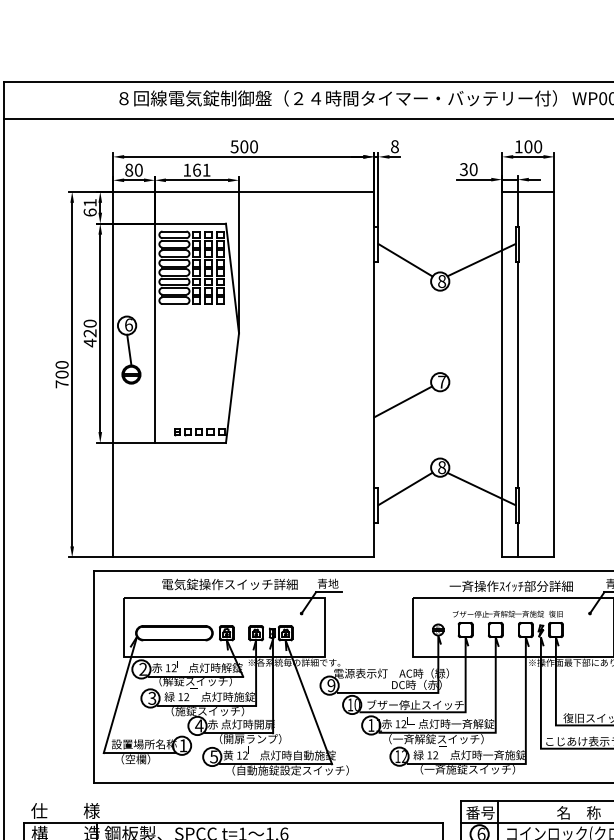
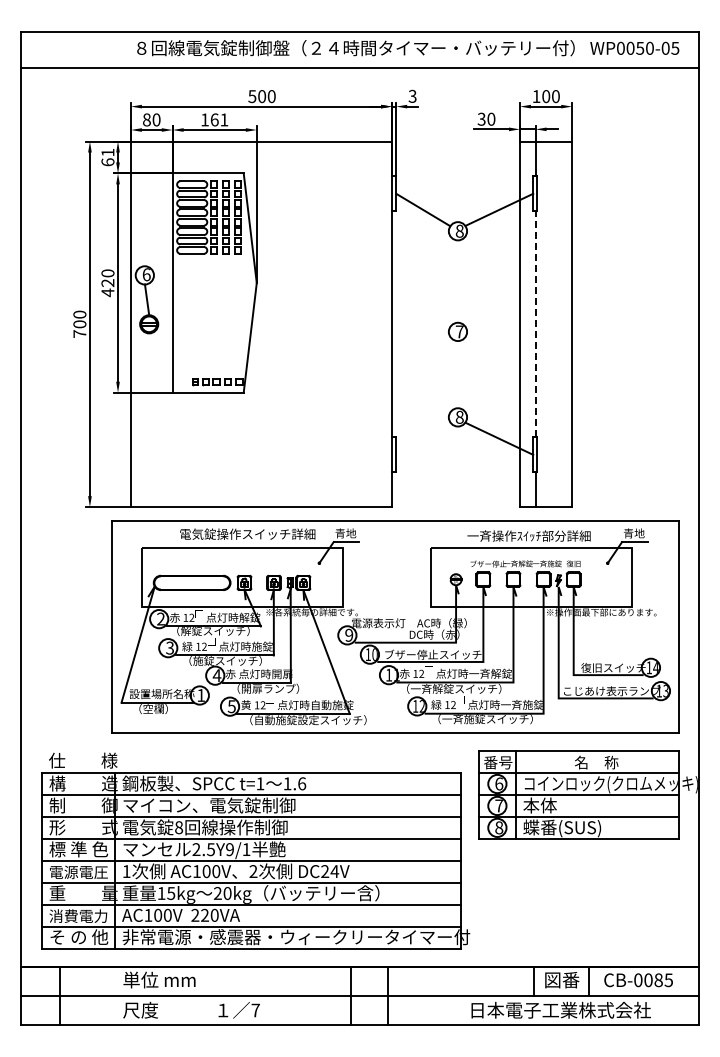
text: (394, 146) -> (412, 96), 8 -> 3
line: (517, 373) -> (535, 323), solid -> dashed
line: (402, 401) -> (420, 351), removed
line: (405, 488) -> (423, 438), removed

